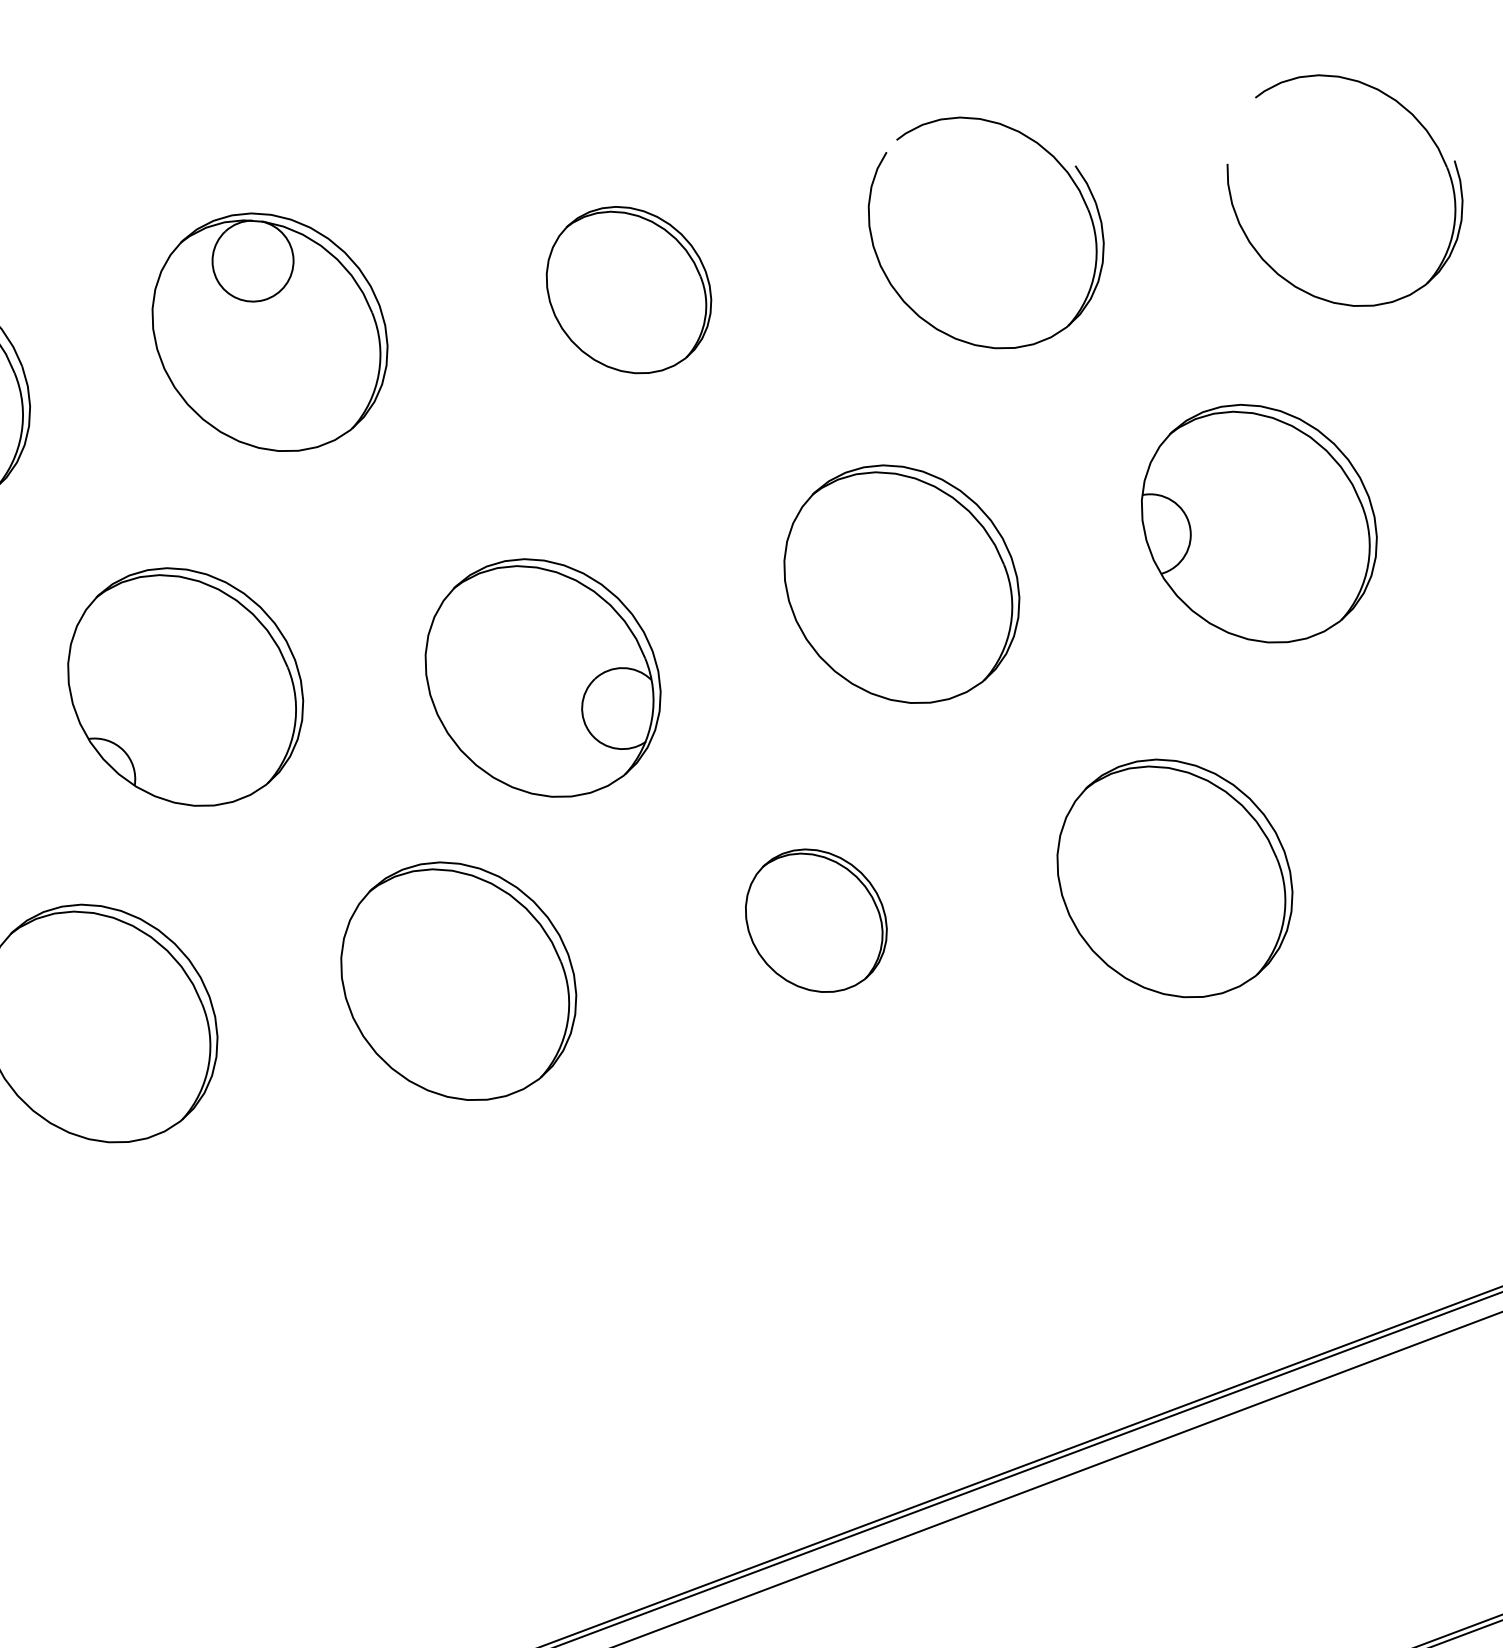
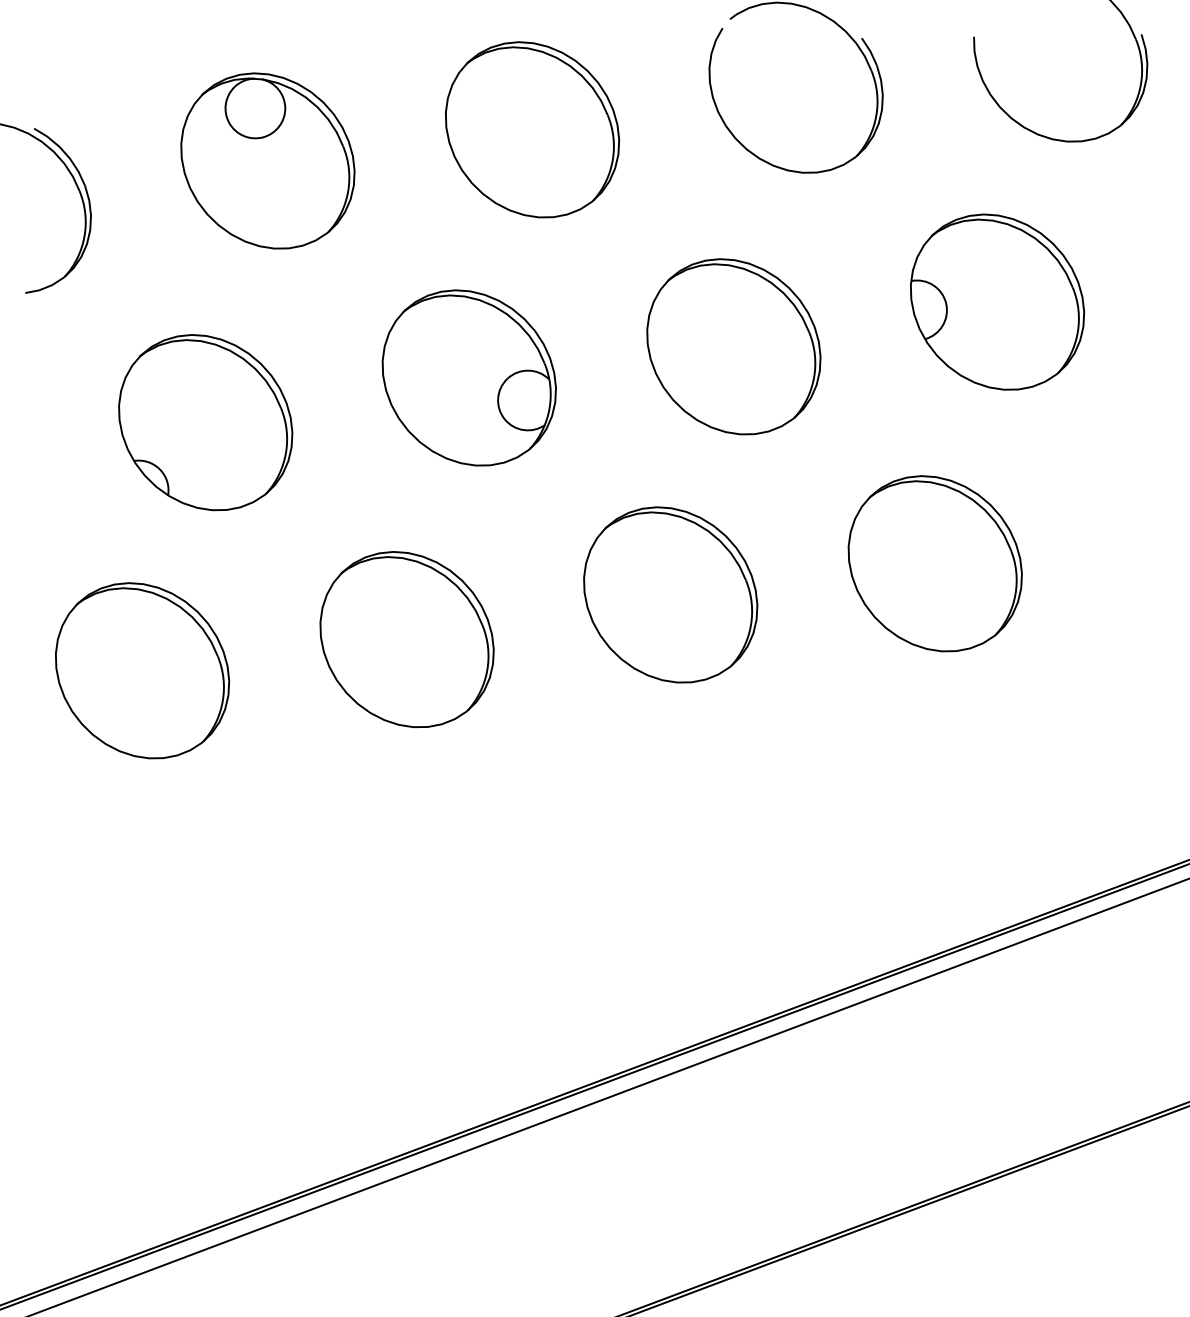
part: (628, 289) -> (532, 129), size x1.43
part: (542, 677) -> (468, 377), moved
part: (815, 920) -> (670, 594), size x1.67

